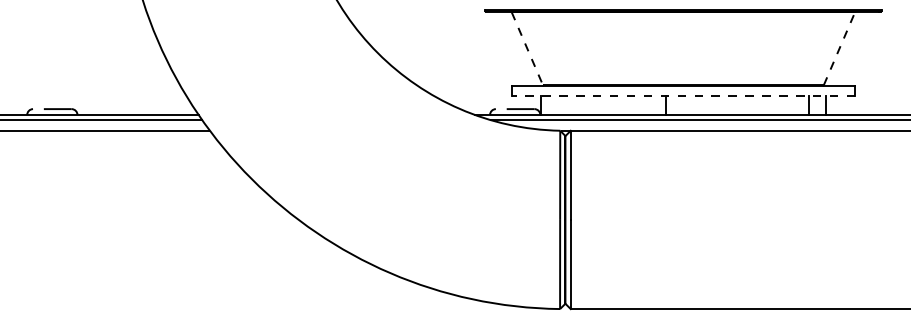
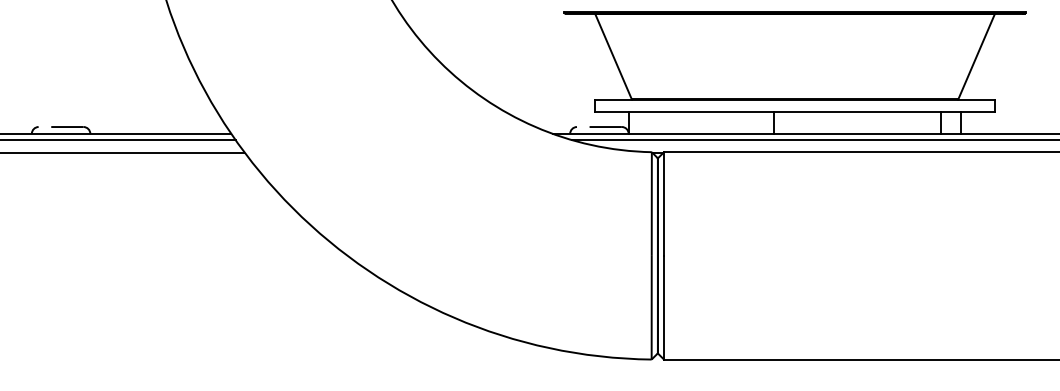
line: (527, 48) -> (613, 56), dashed -> solid
line: (839, 48) -> (976, 56), dashed -> solid
line: (683, 96) -> (795, 112), dashed -> solid

